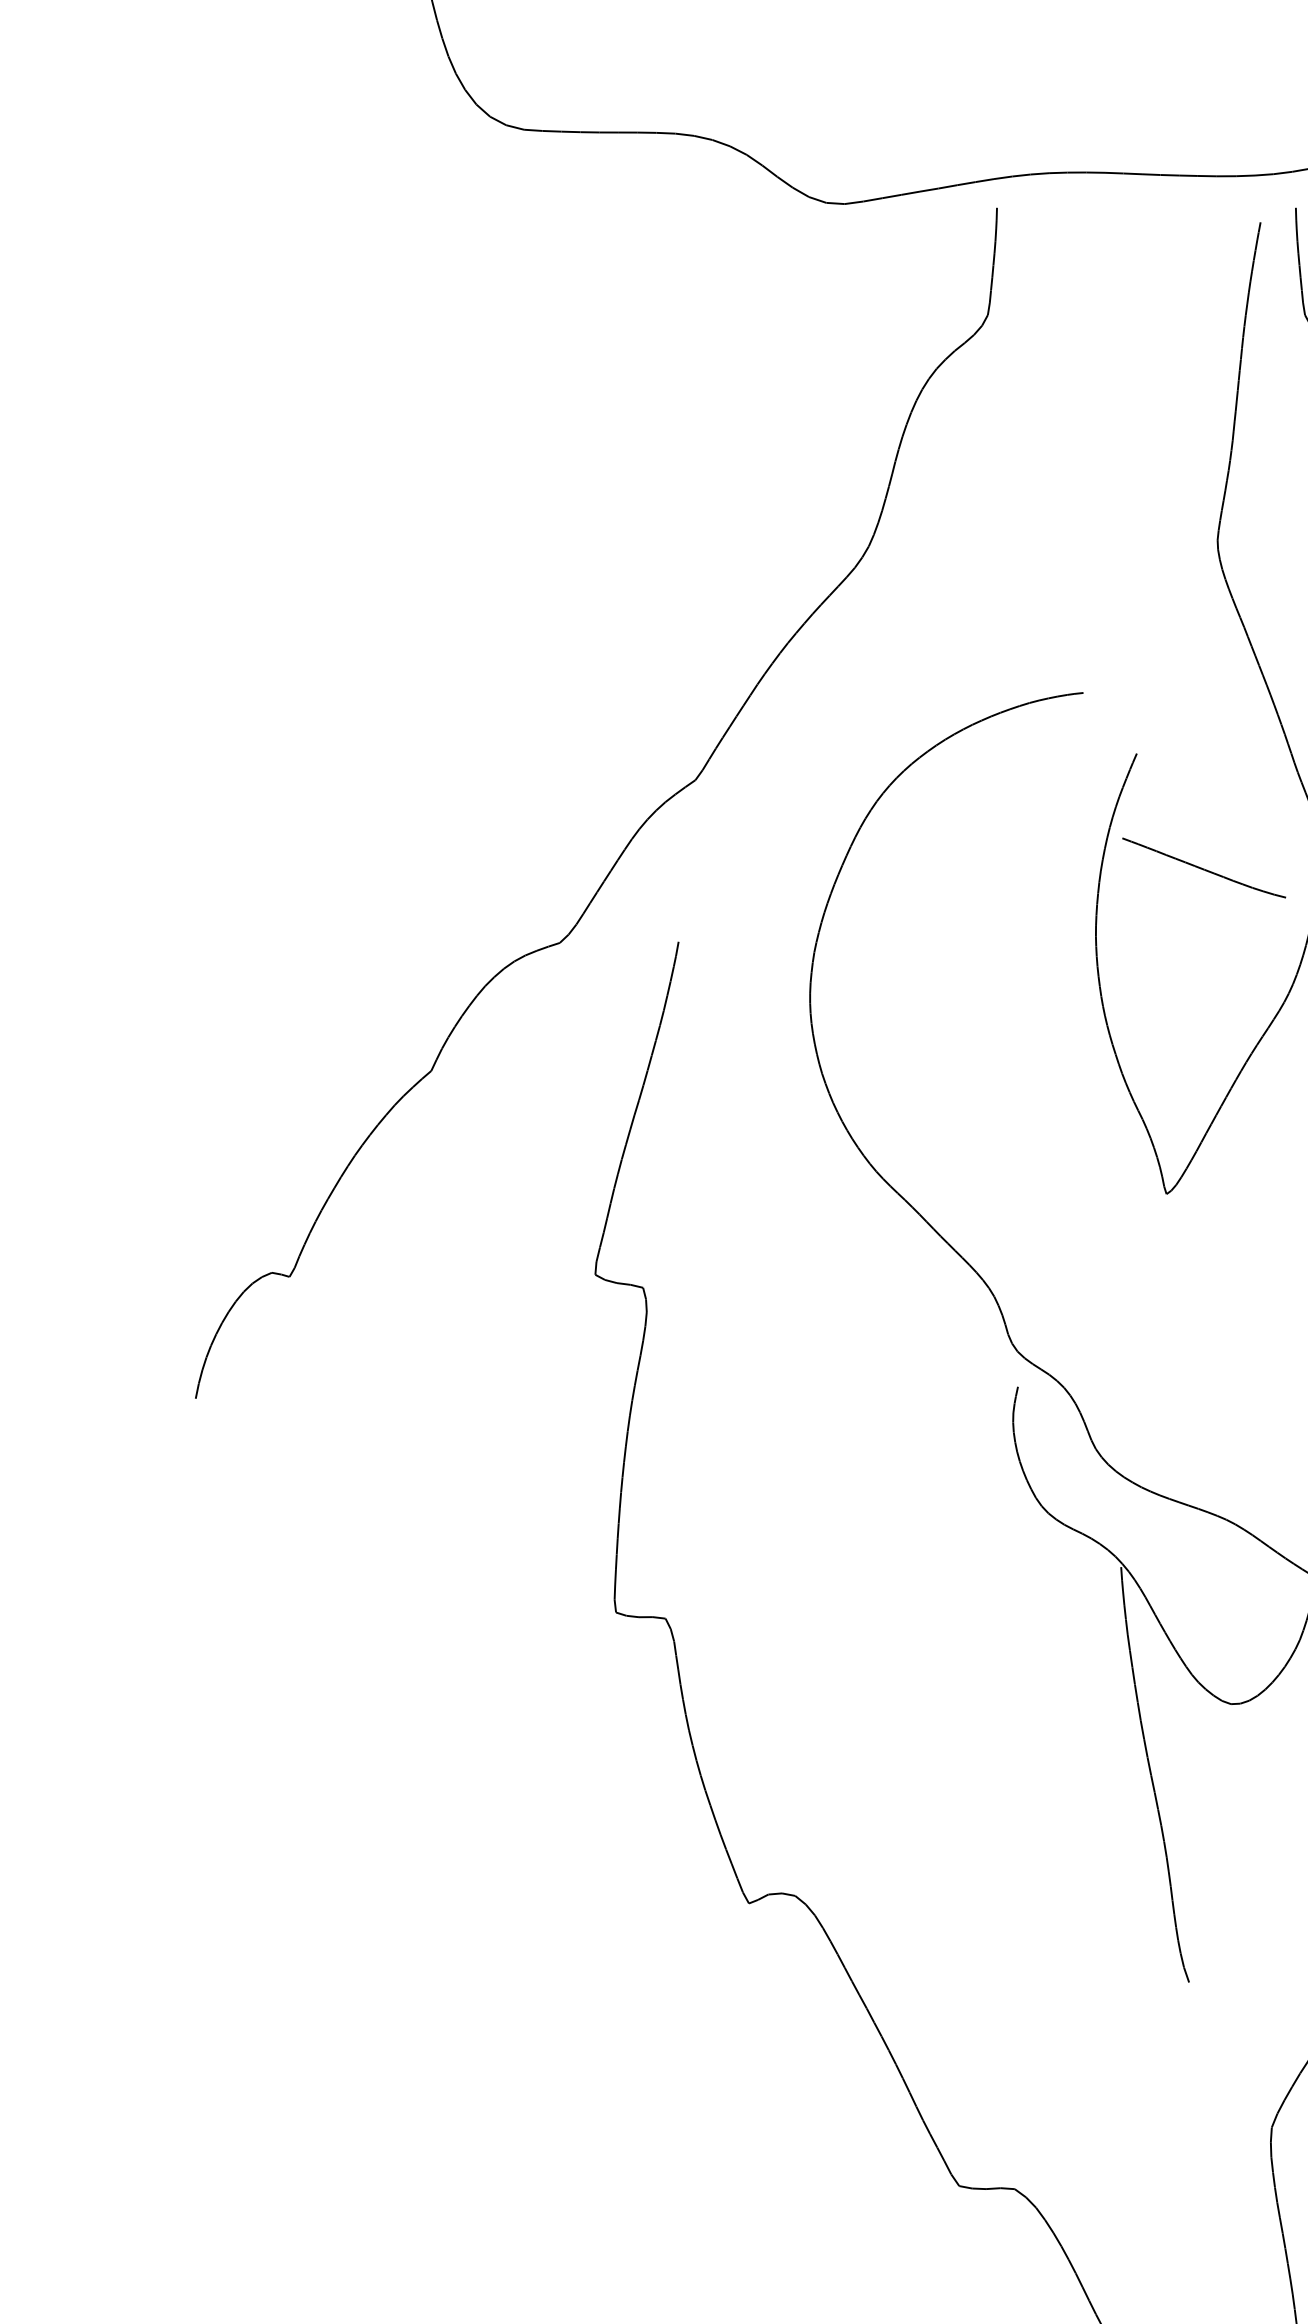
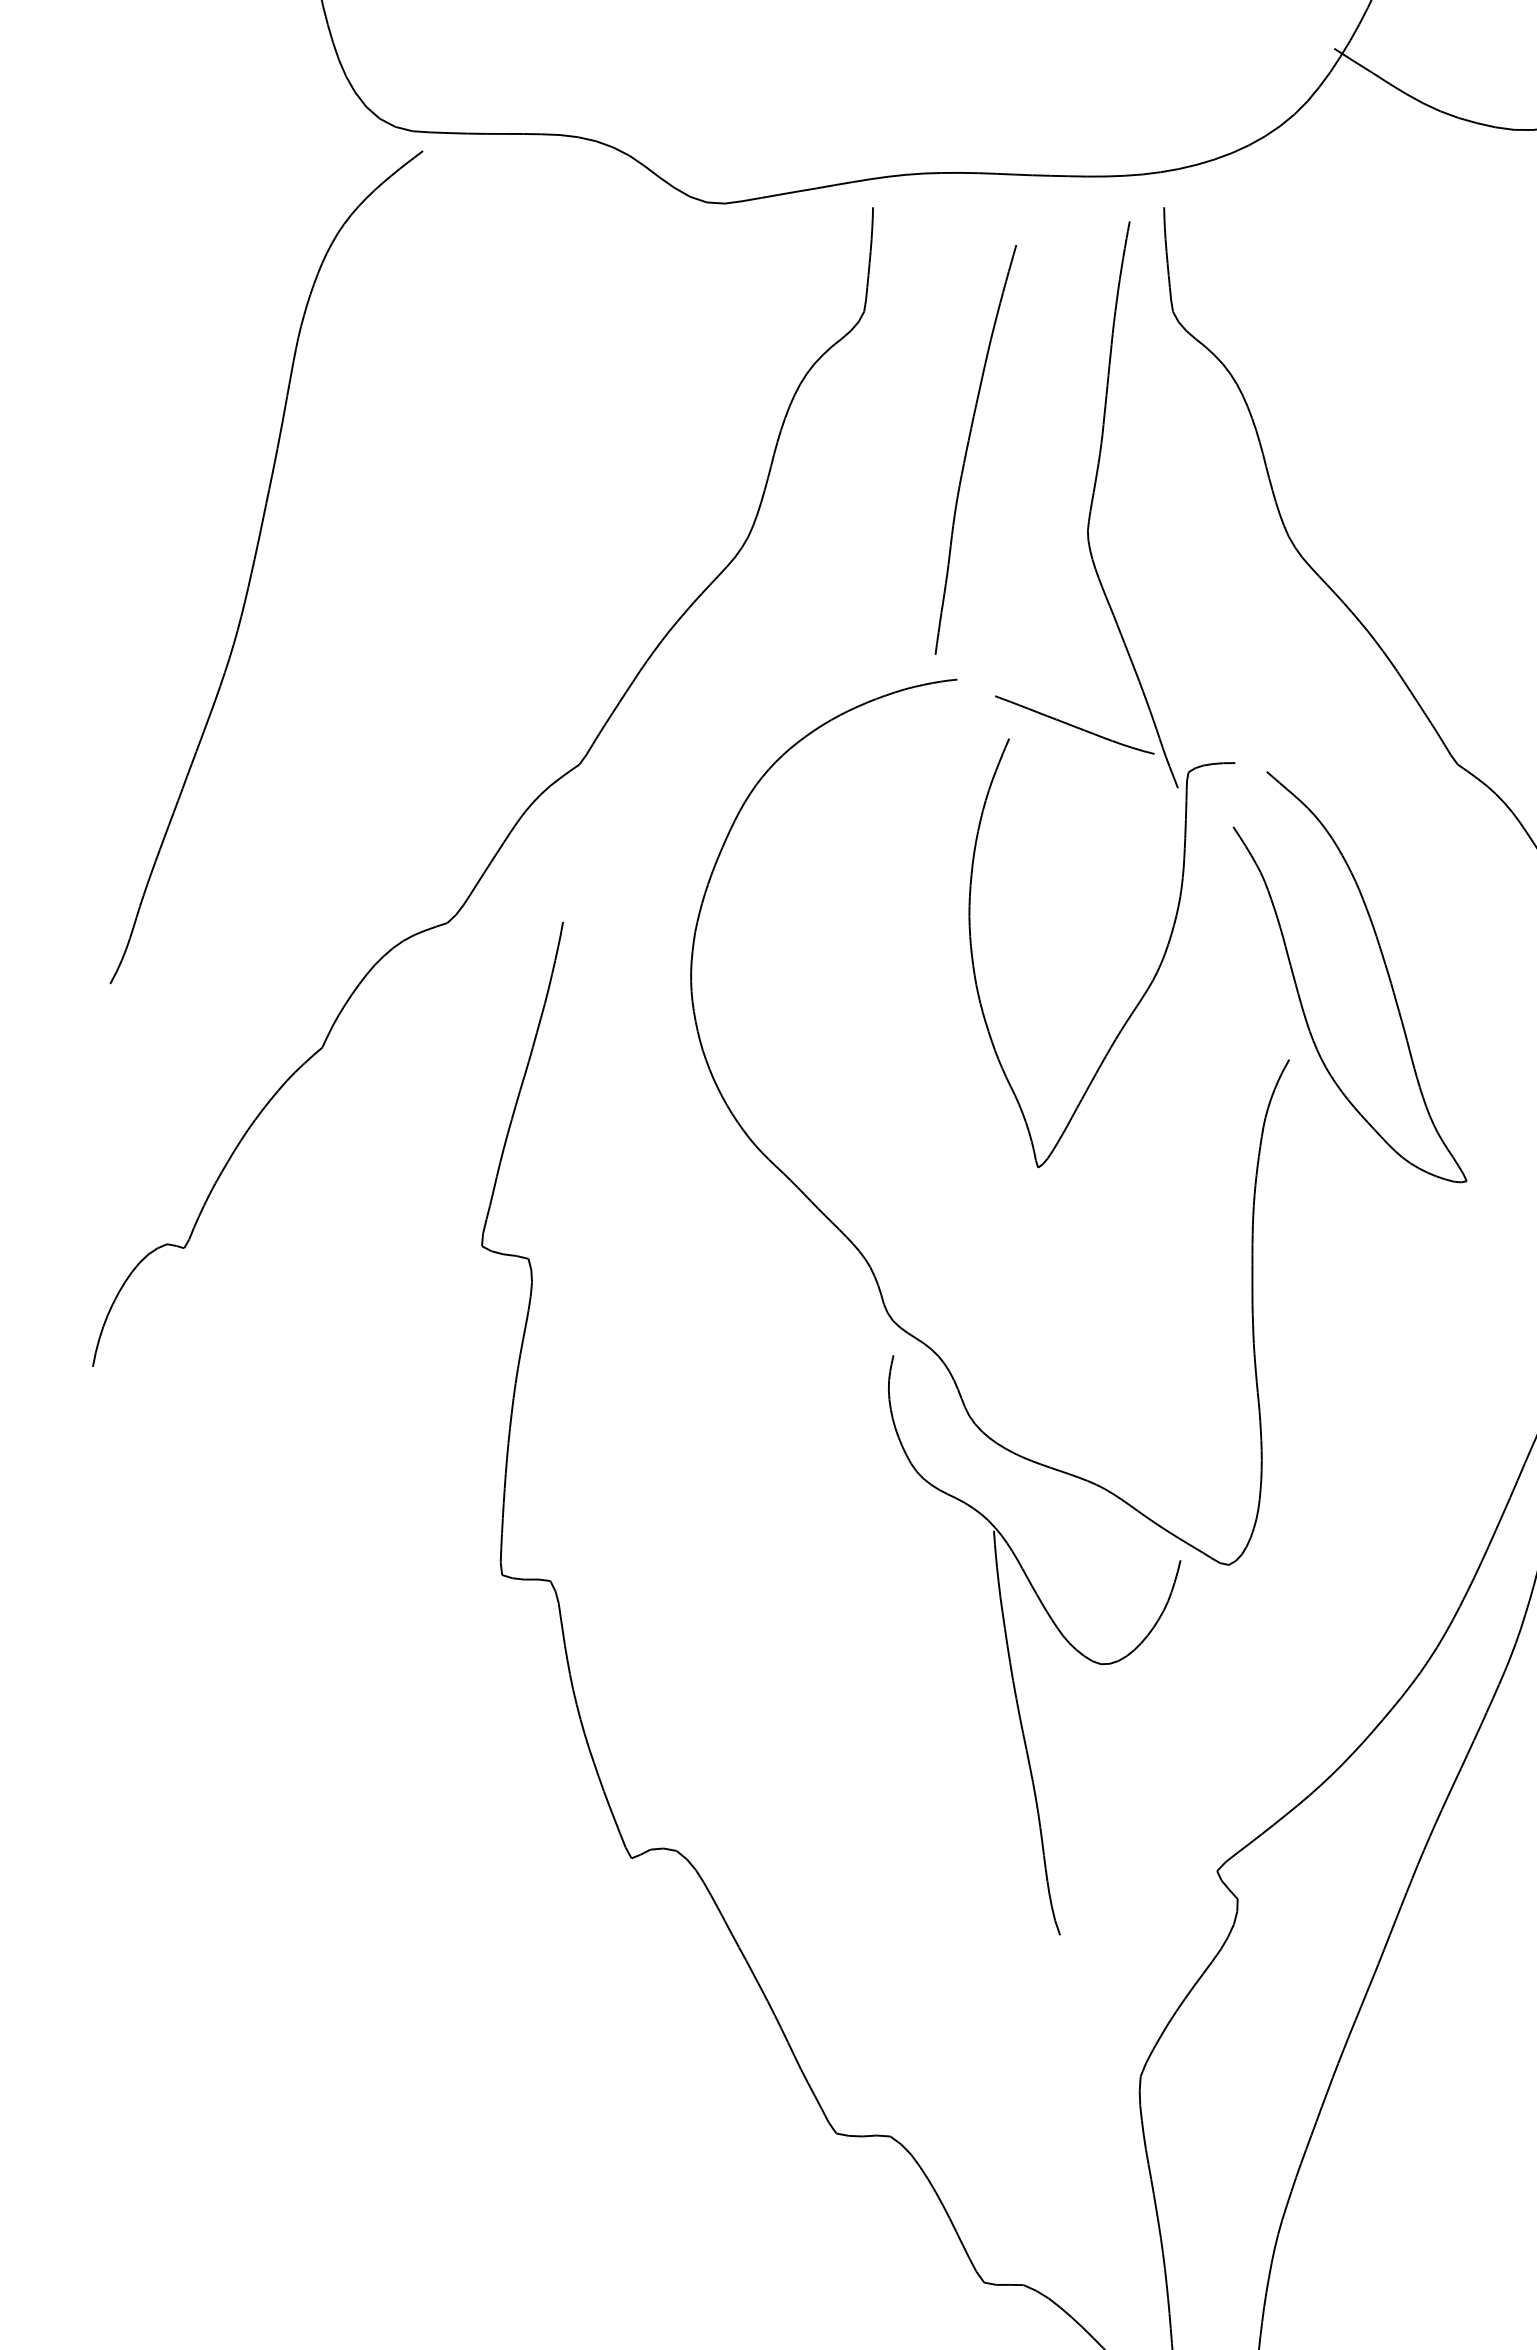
part: (1095, 454) -> (968, 447), added
part: (361, 575) -> (254, 565), added
part: (1203, 867) -> (1074, 724), moved

